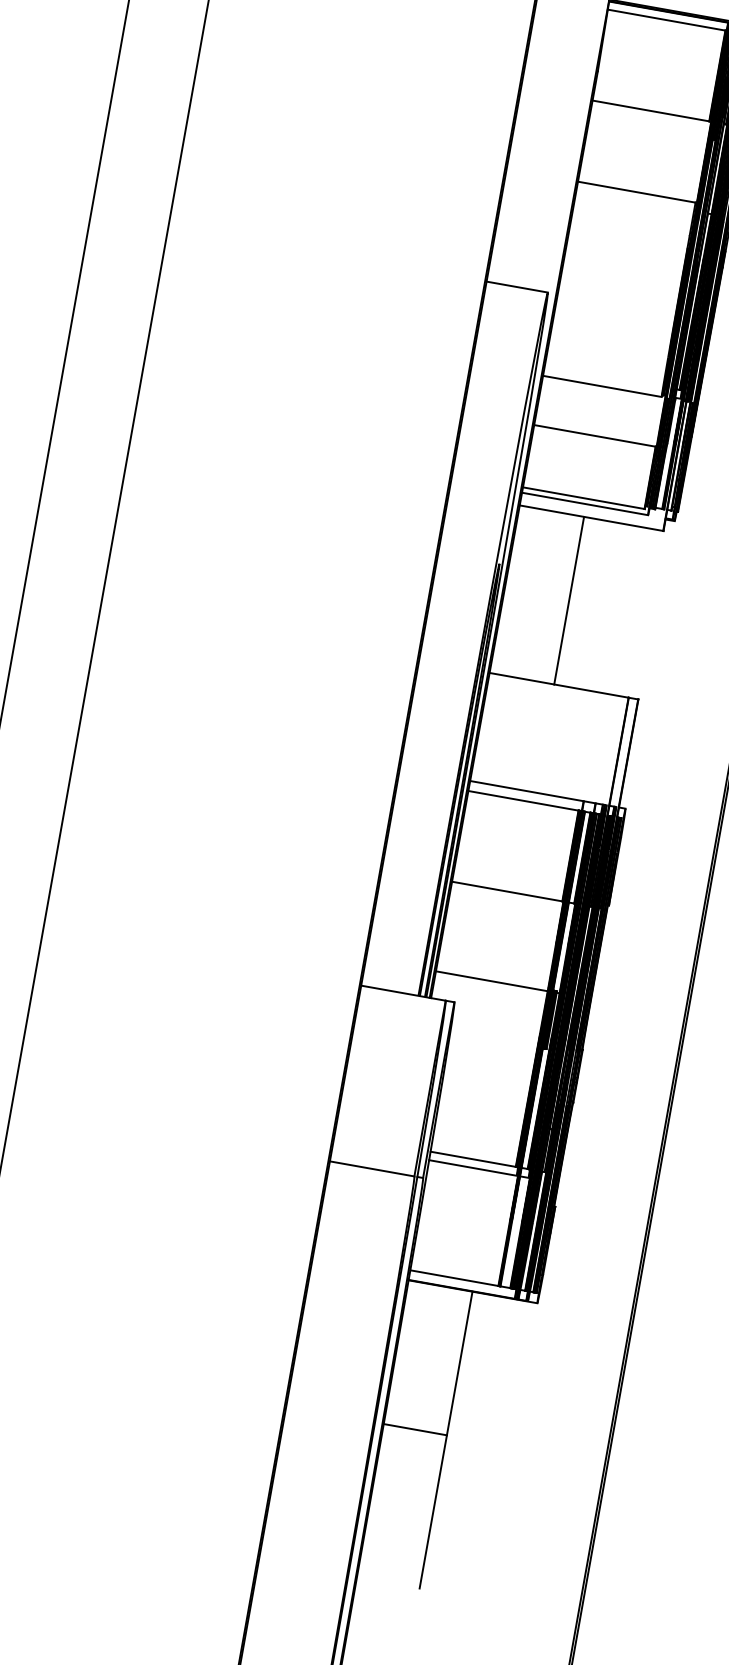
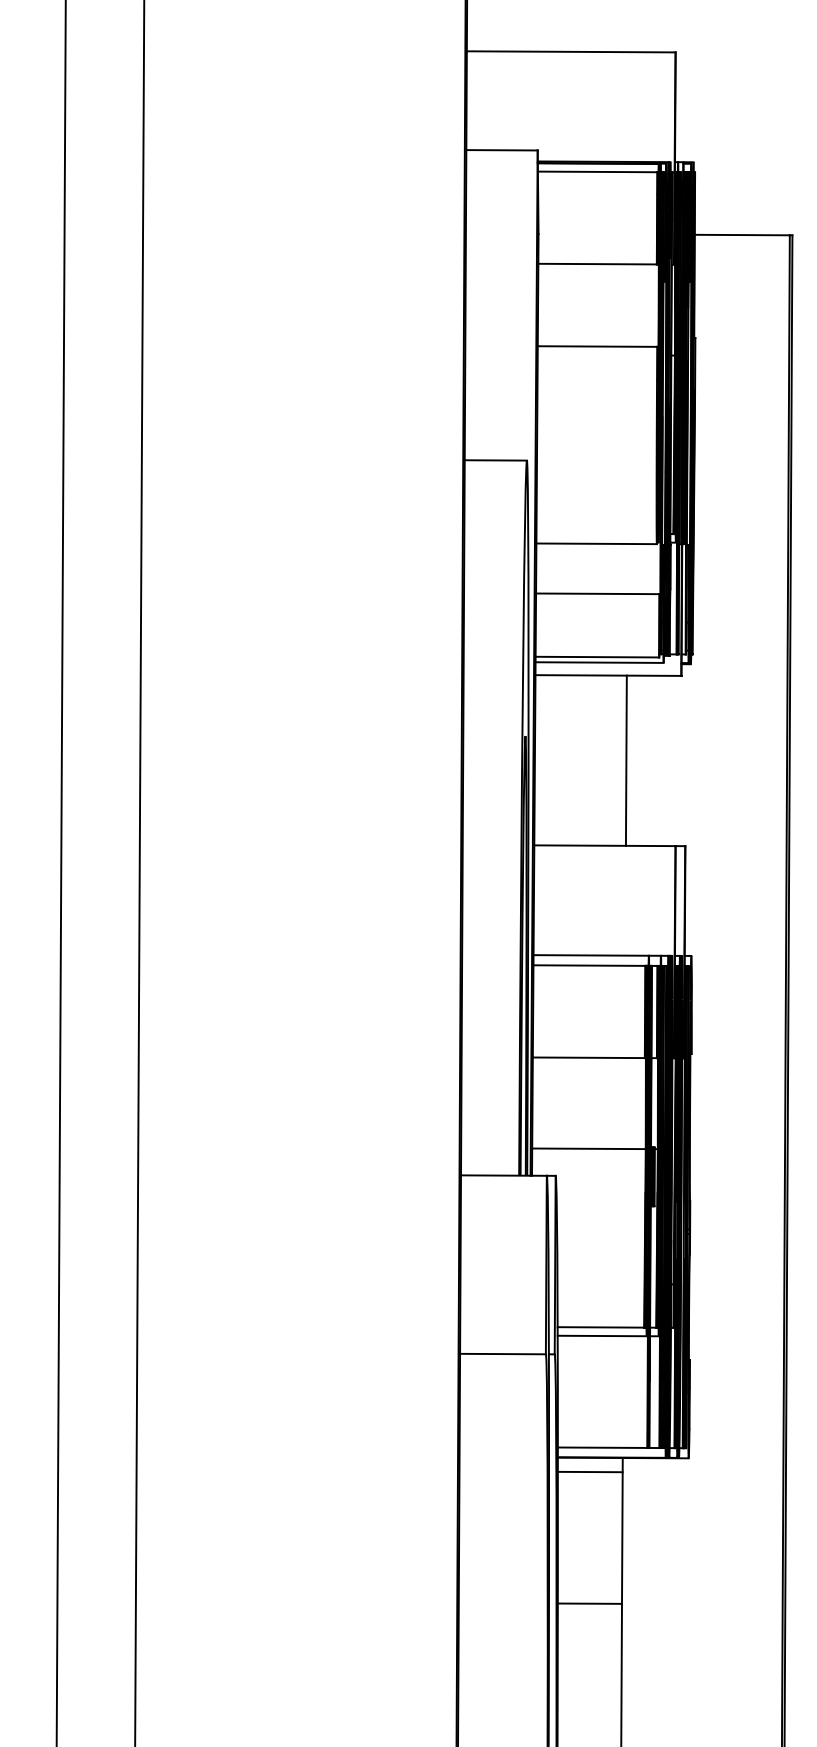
line: (568, 600) -> (625, 760), moved
line: (437, 1299) -> (589, 1471), added

